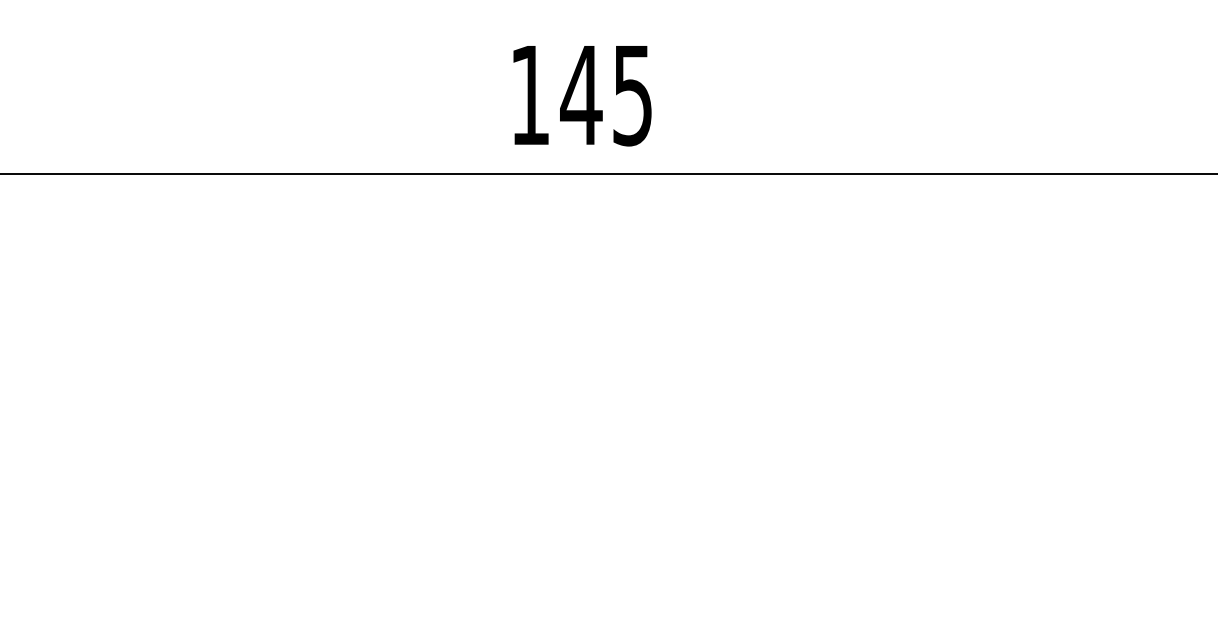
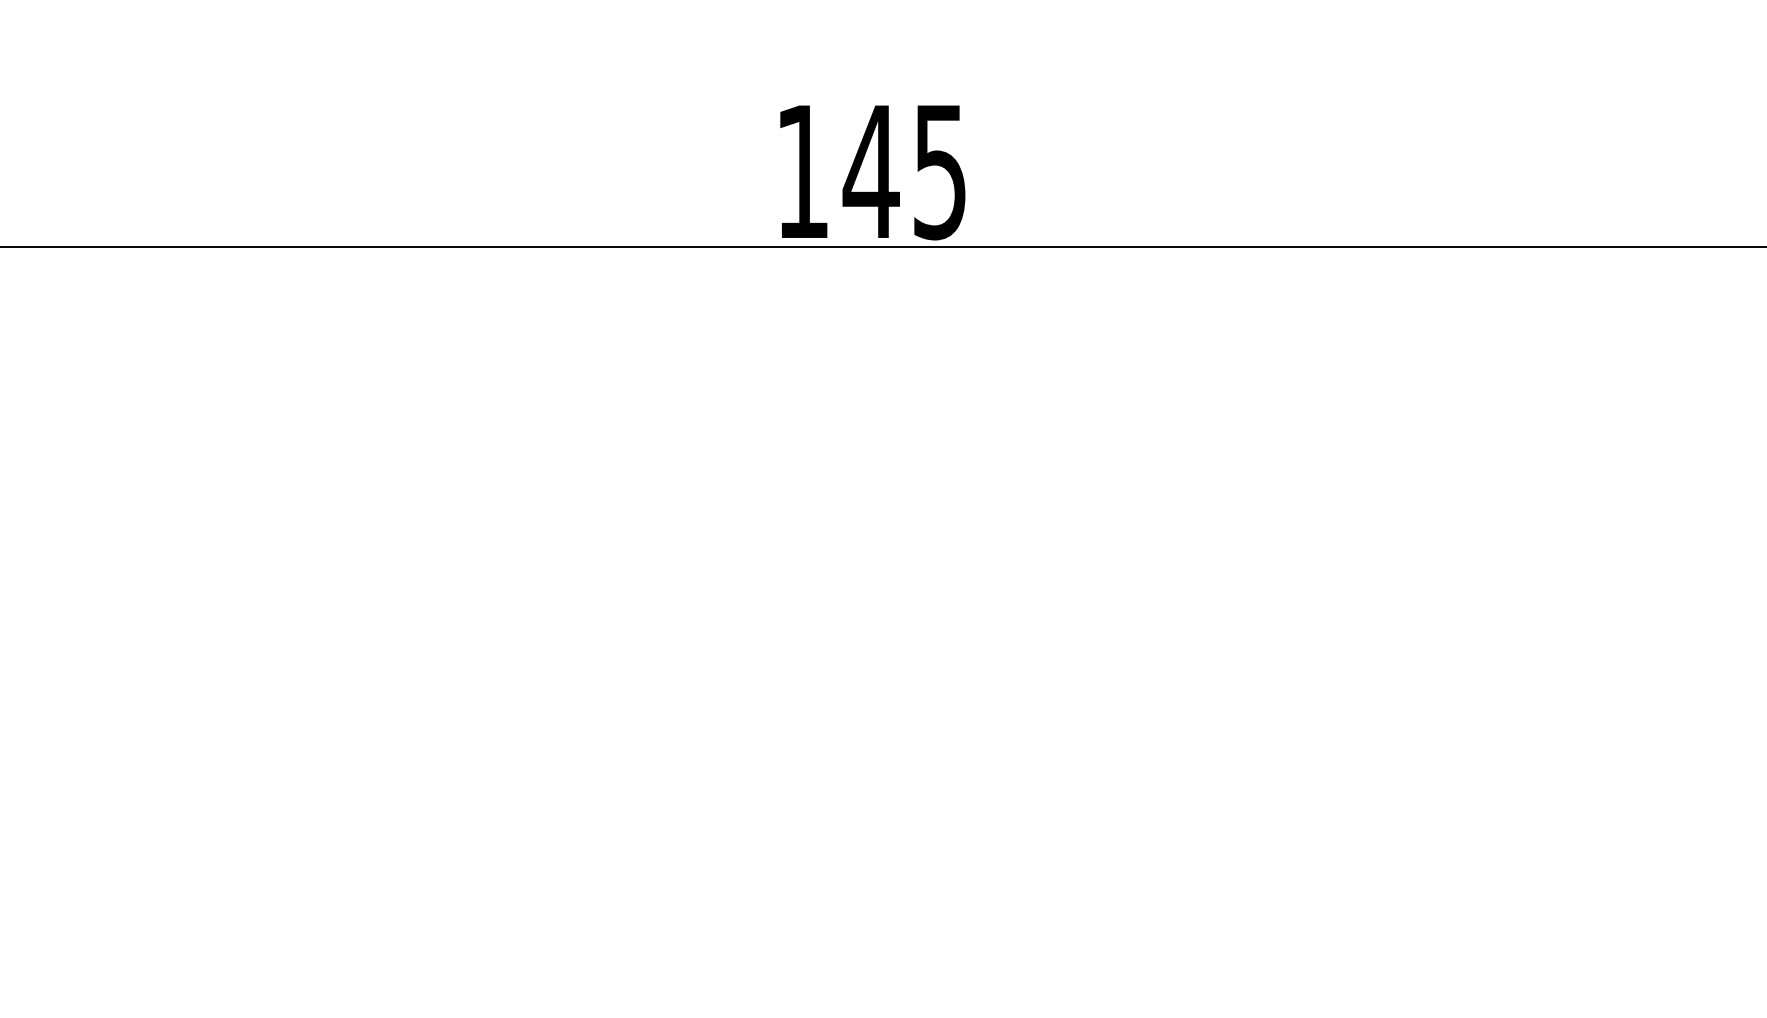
text: (582, 95) -> (872, 172), moved

